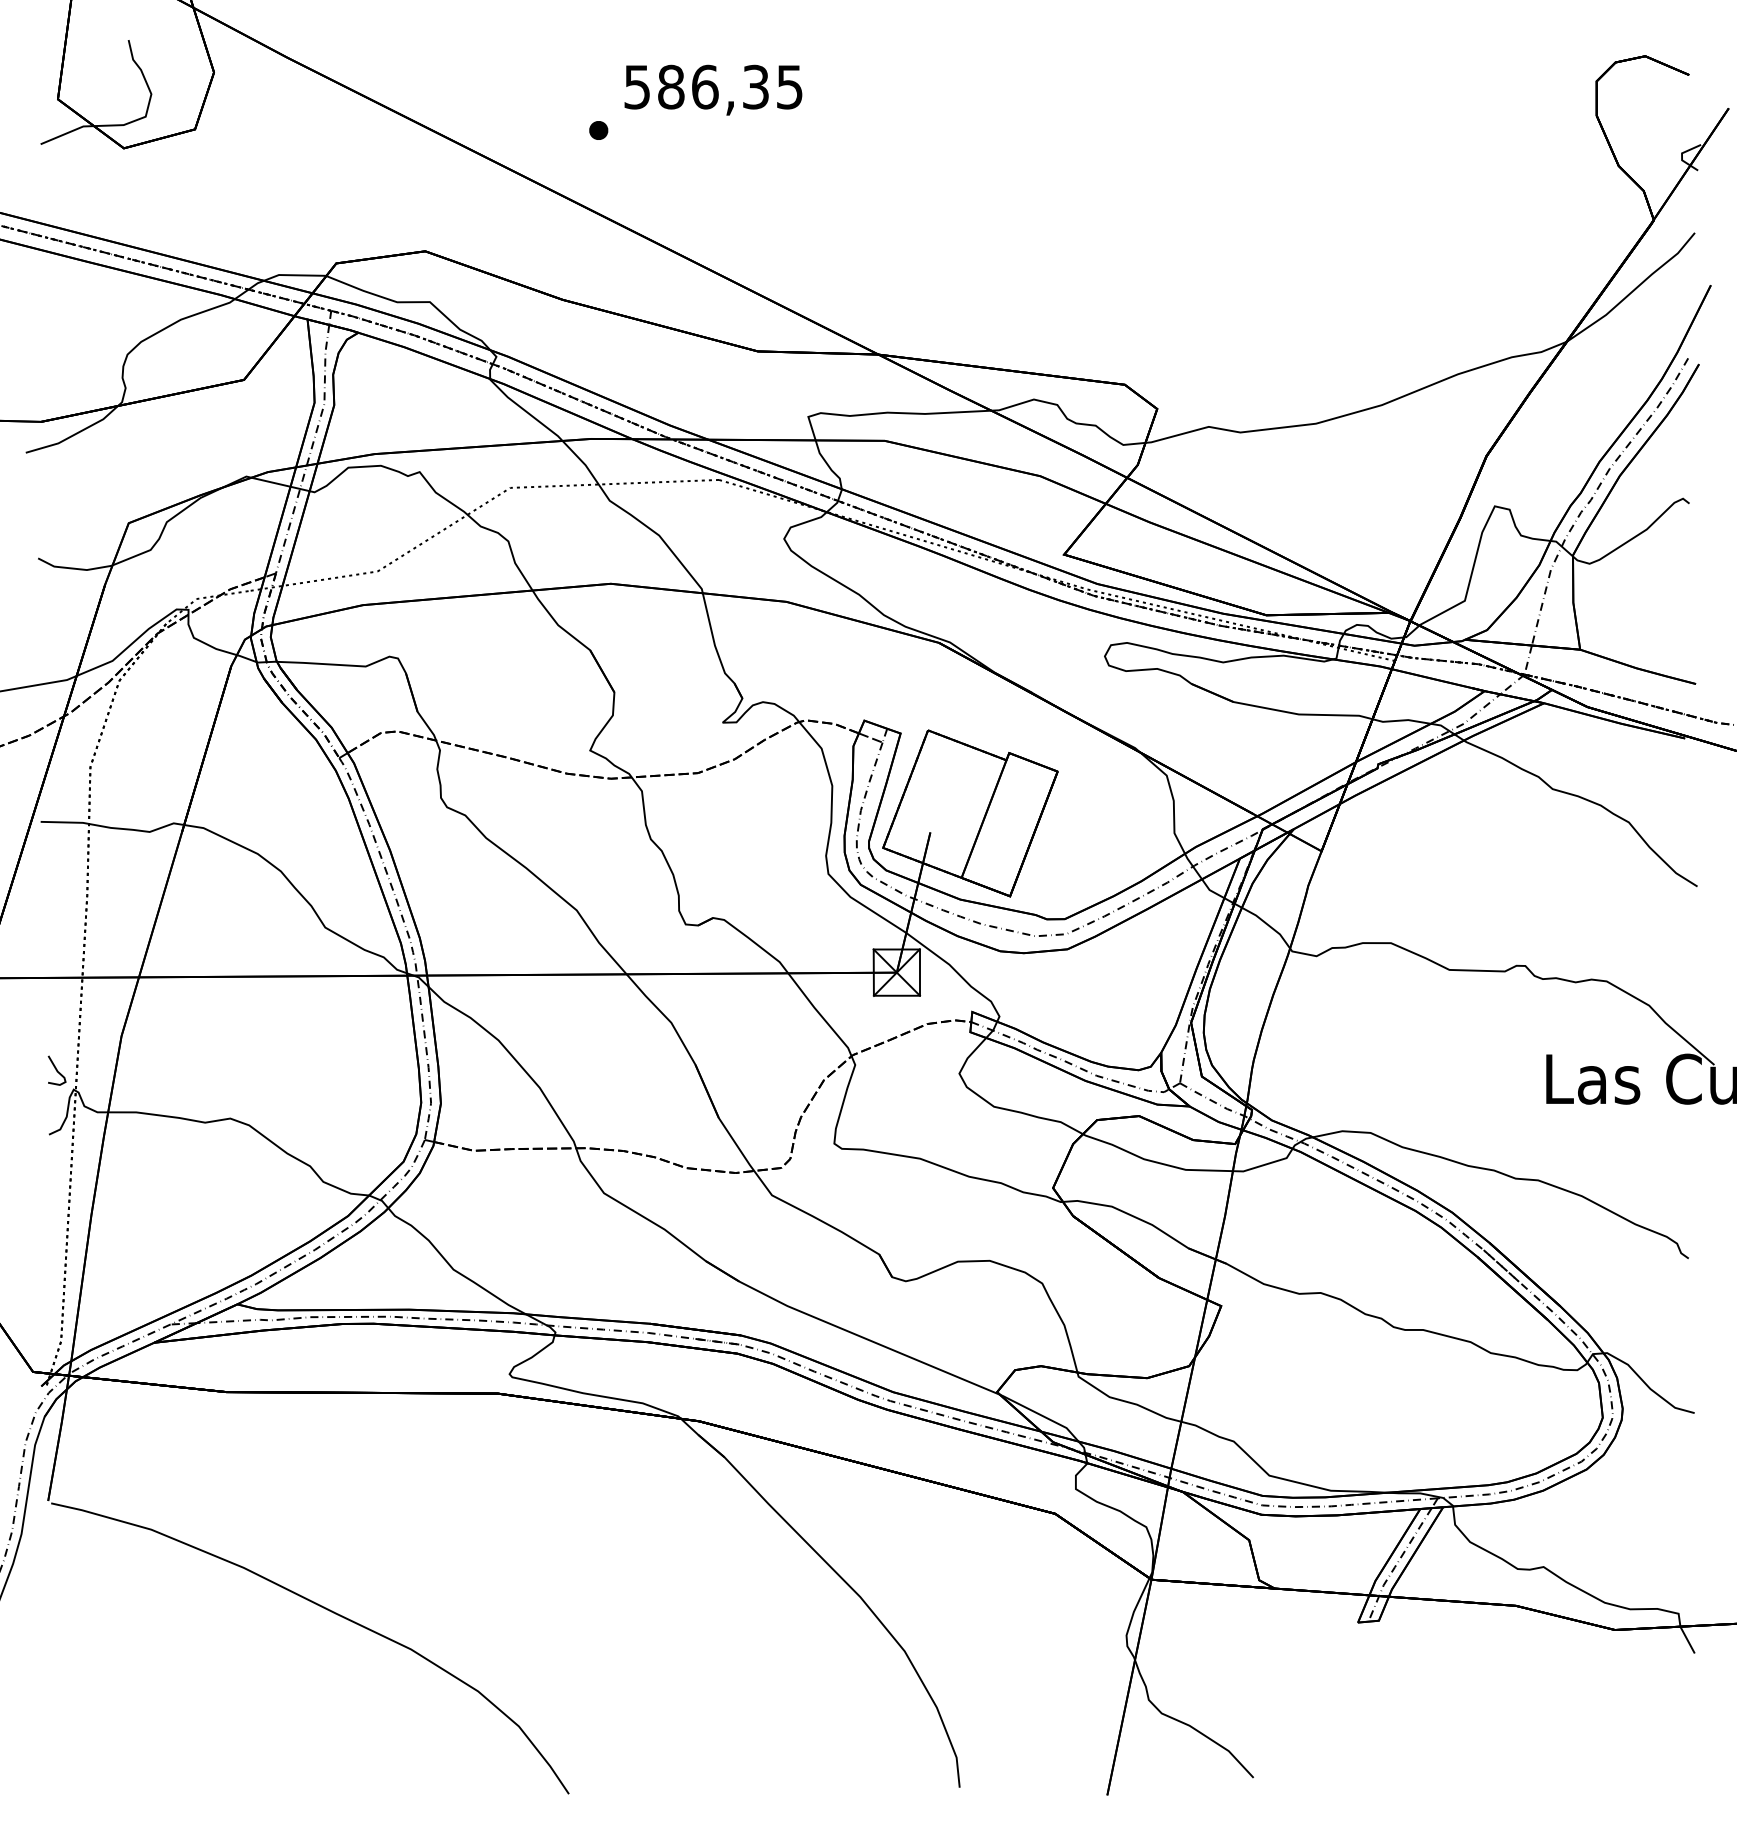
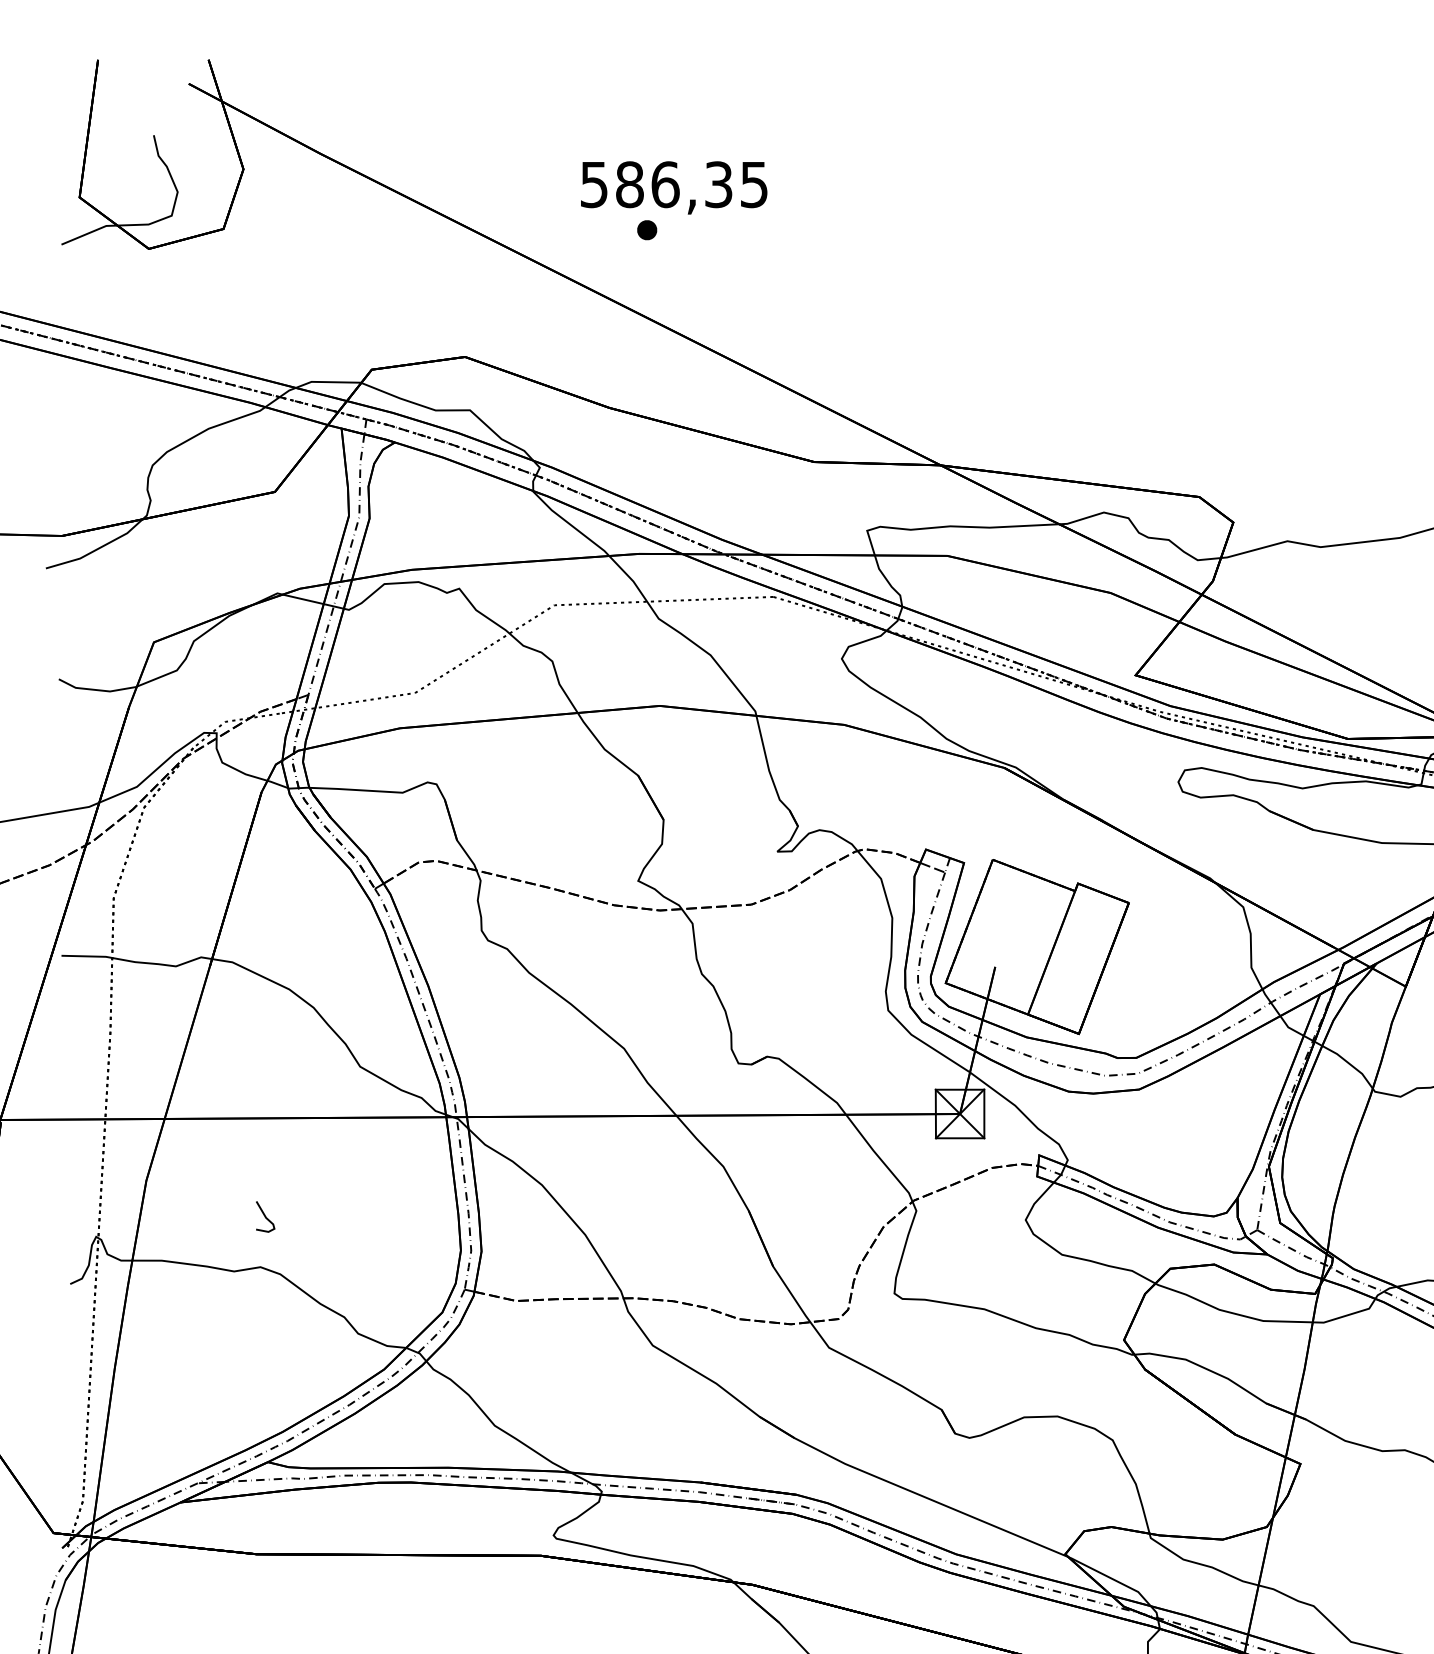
text: (713, 89) -> (674, 187), moved
curve: (56, 1070) -> (264, 1216), moved

